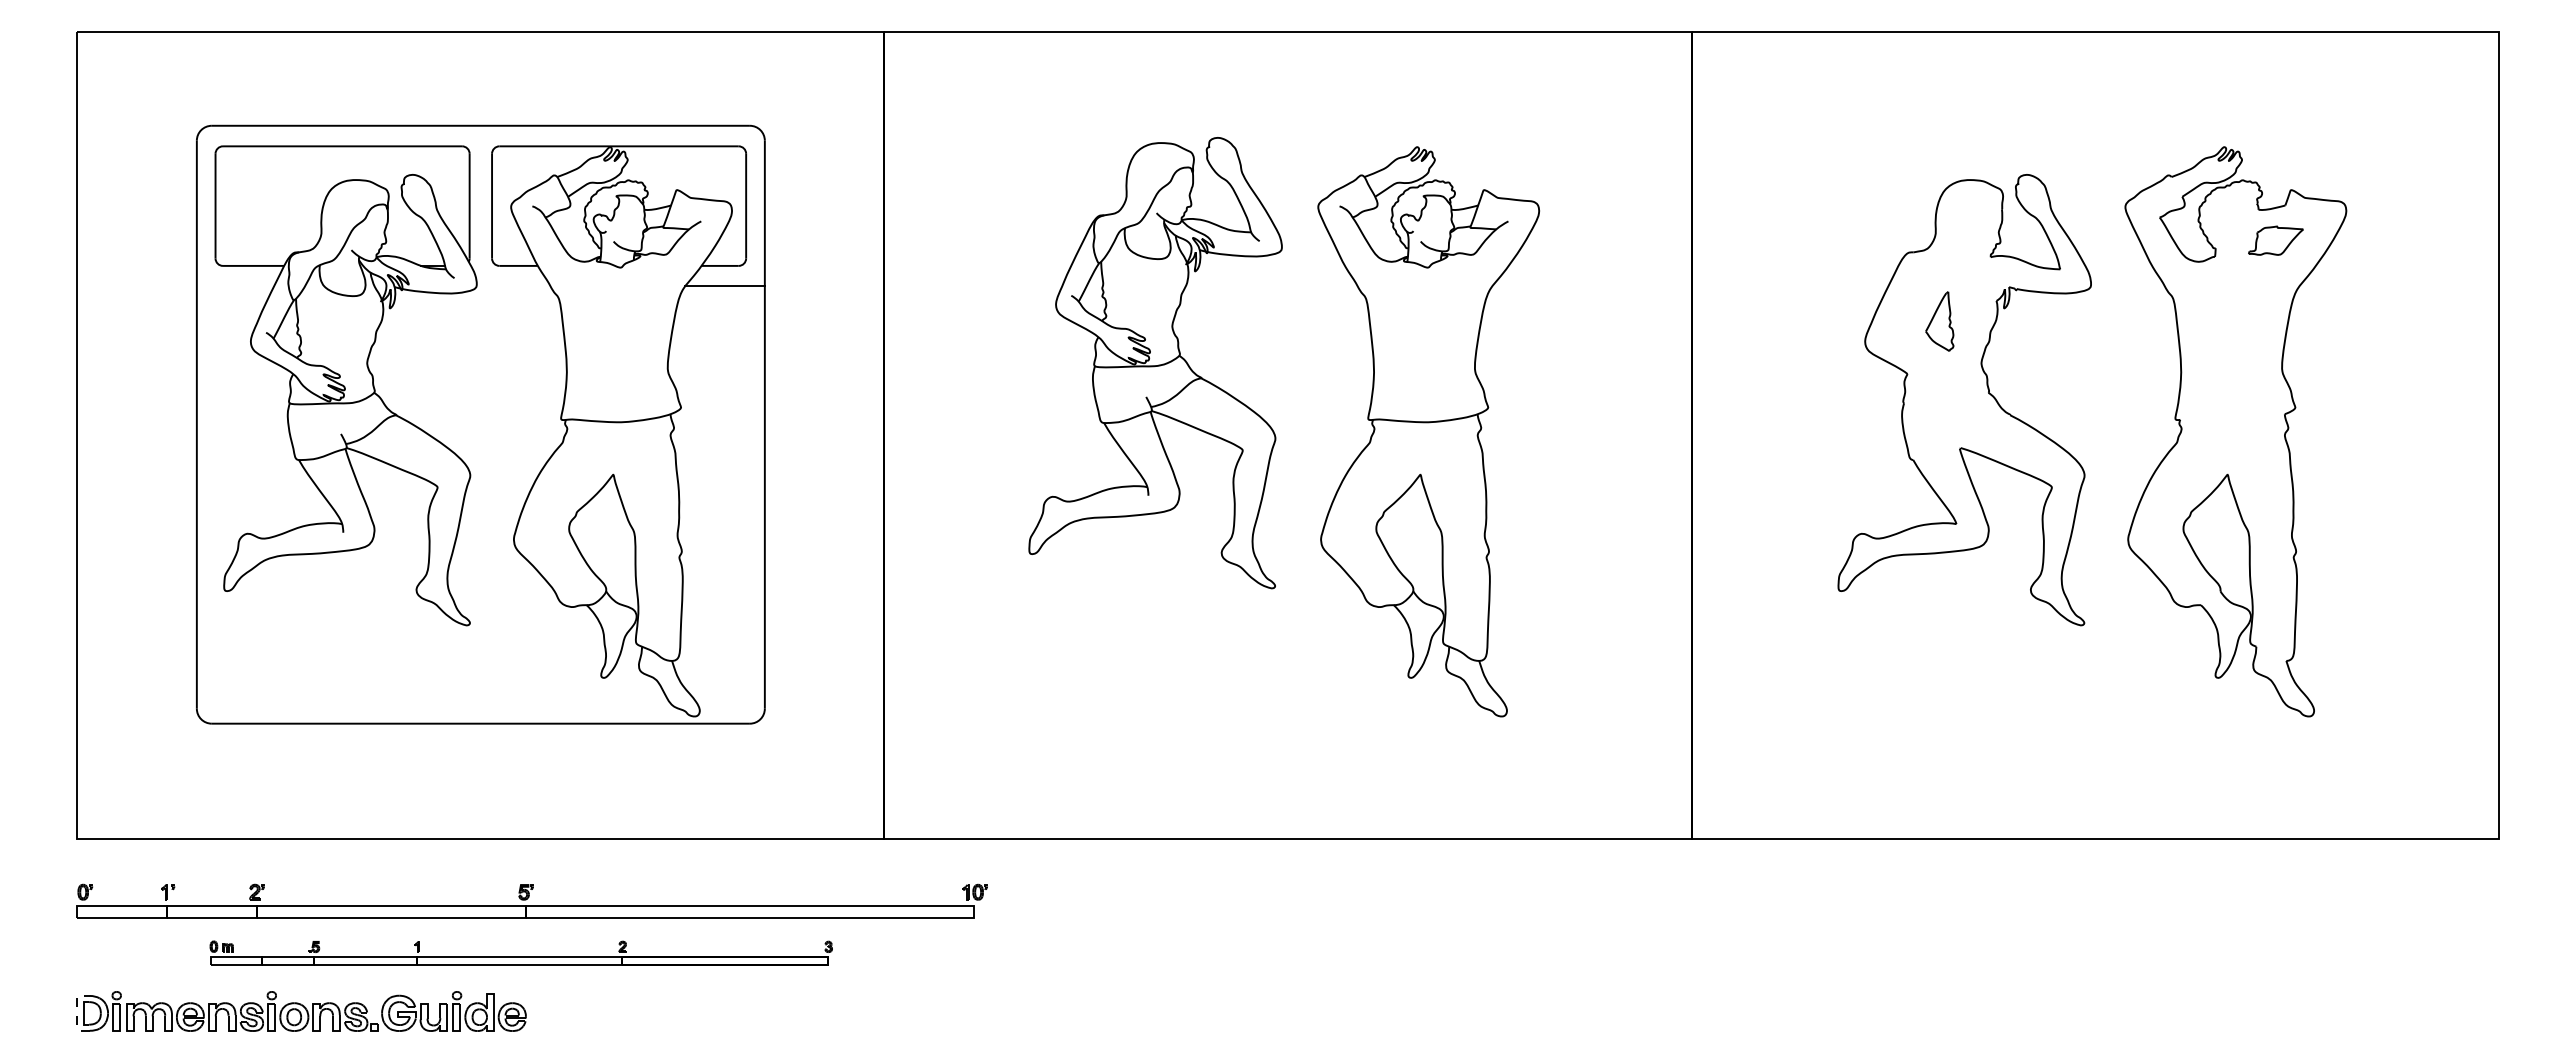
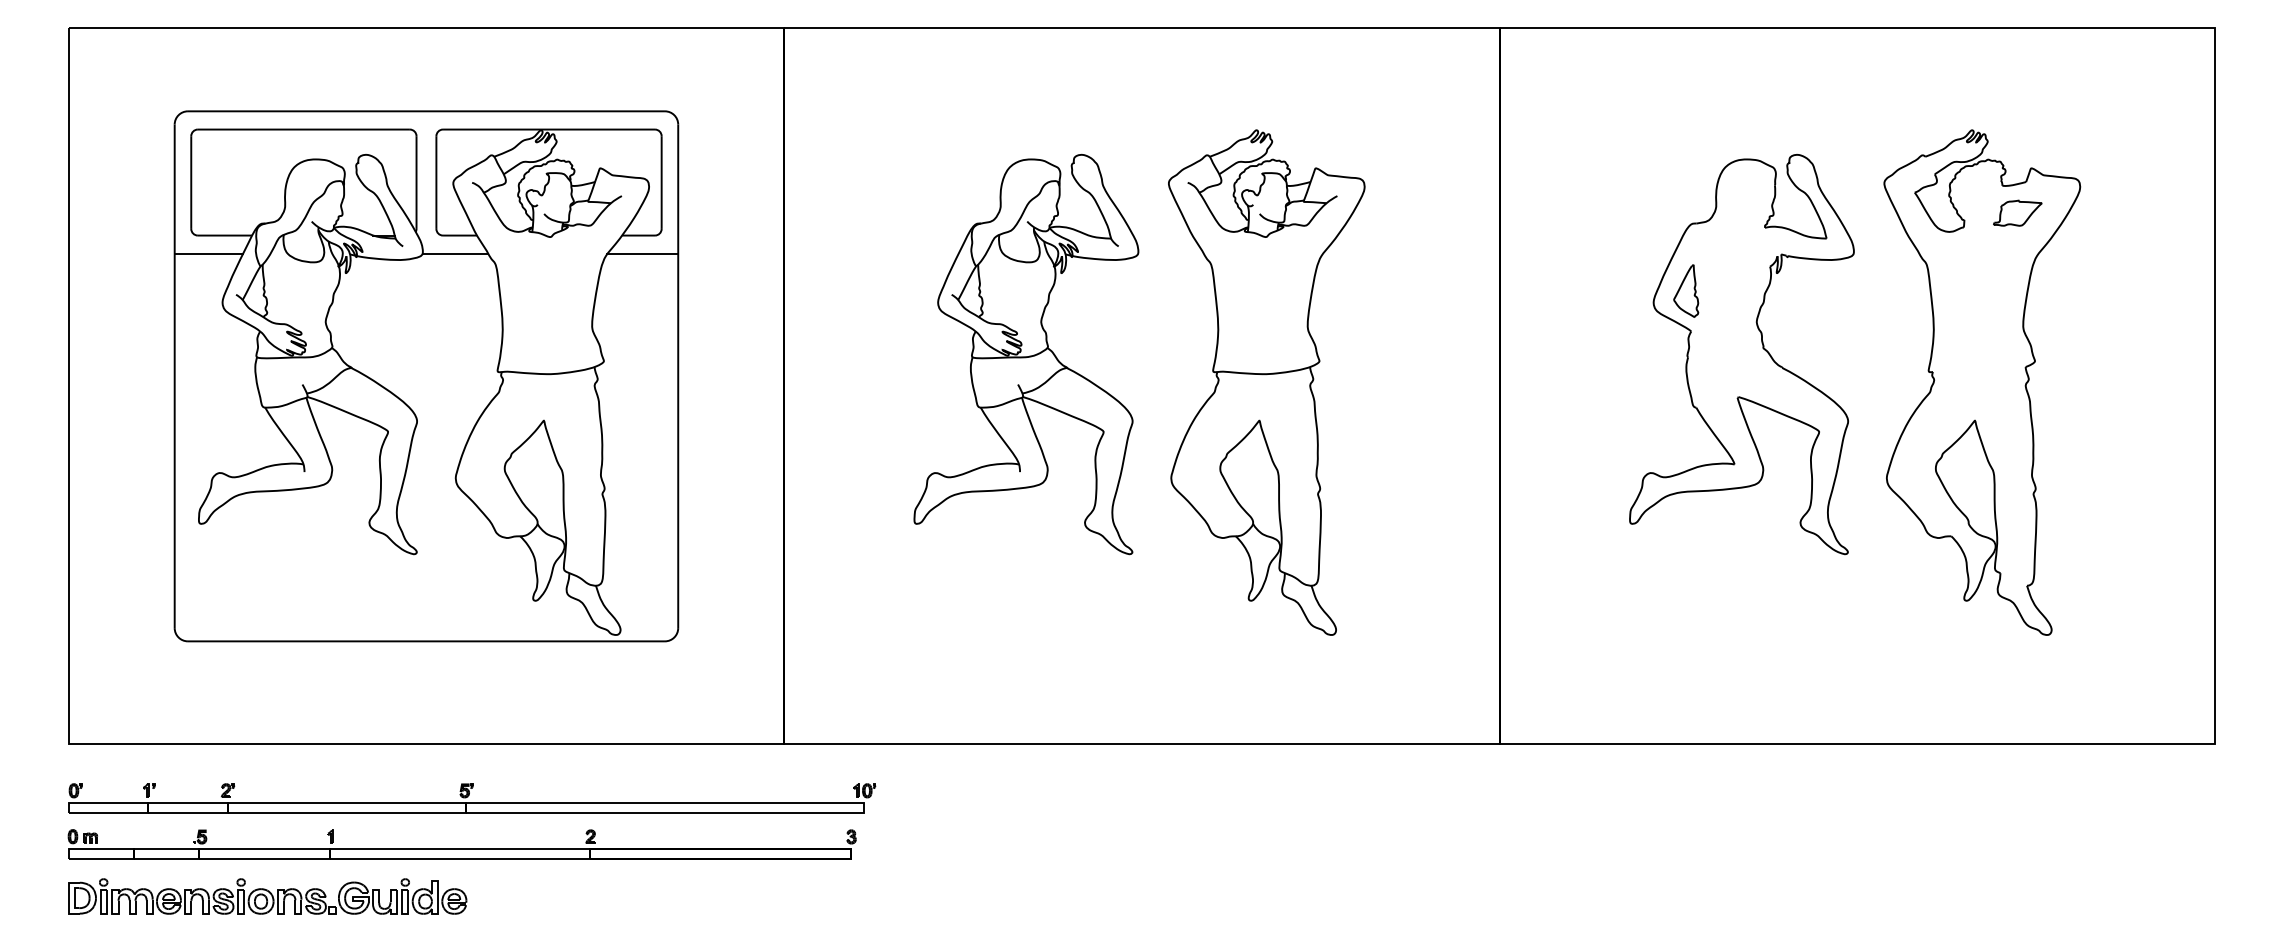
line: (235, 286) -> (208, 253), added
line: (513, 286) -> (455, 253), added
part: (1939, 321) -> (1685, 291), moved
part: (1155, 363) -> (1026, 354), moved
part: (521, 952) -> (462, 844), size x1.43
line: (77, 1012) -> (68, 897), dashed -> solid

